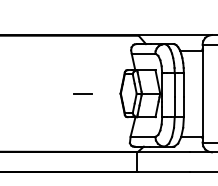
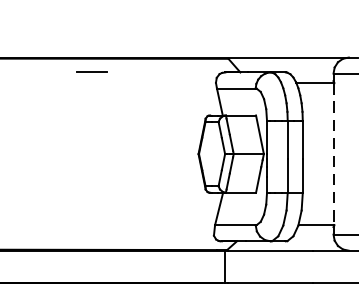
line: (82, 93) -> (91, 71), moved
line: (202, 94) -> (333, 155), solid -> dashed

